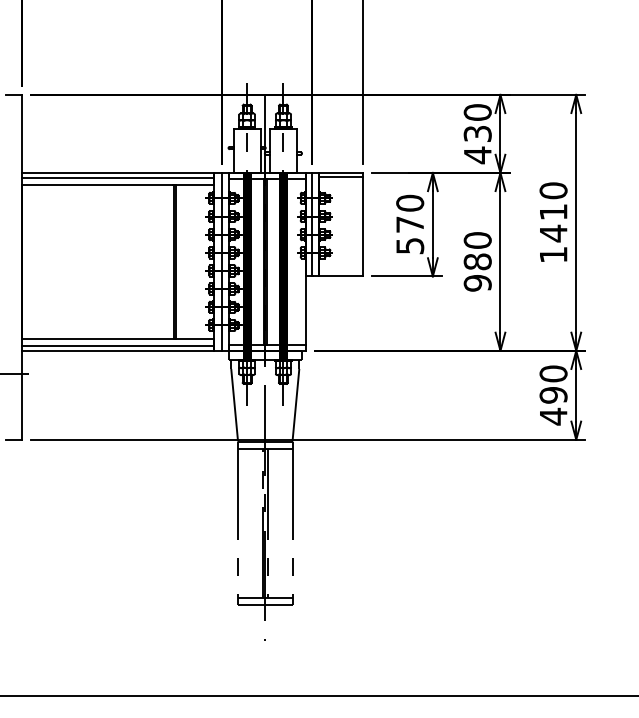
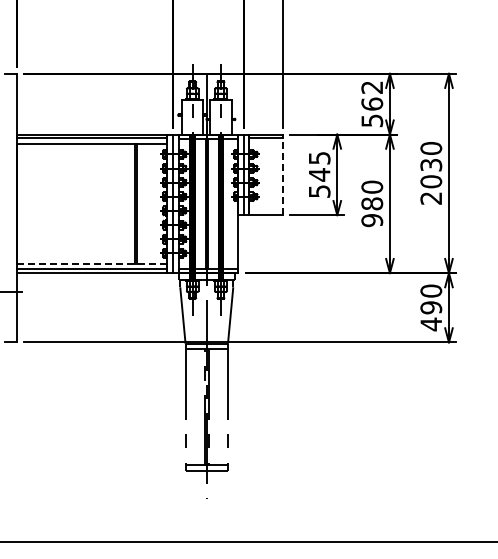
text: (478, 134) -> (372, 104), 430 -> 562
text: (410, 213) -> (319, 166), 570 -> 545
line: (363, 226) -> (283, 176), solid -> dashed
text: (553, 233) -> (431, 181), 1410 -> 2030
line: (118, 338) -> (92, 263), solid -> dashed

